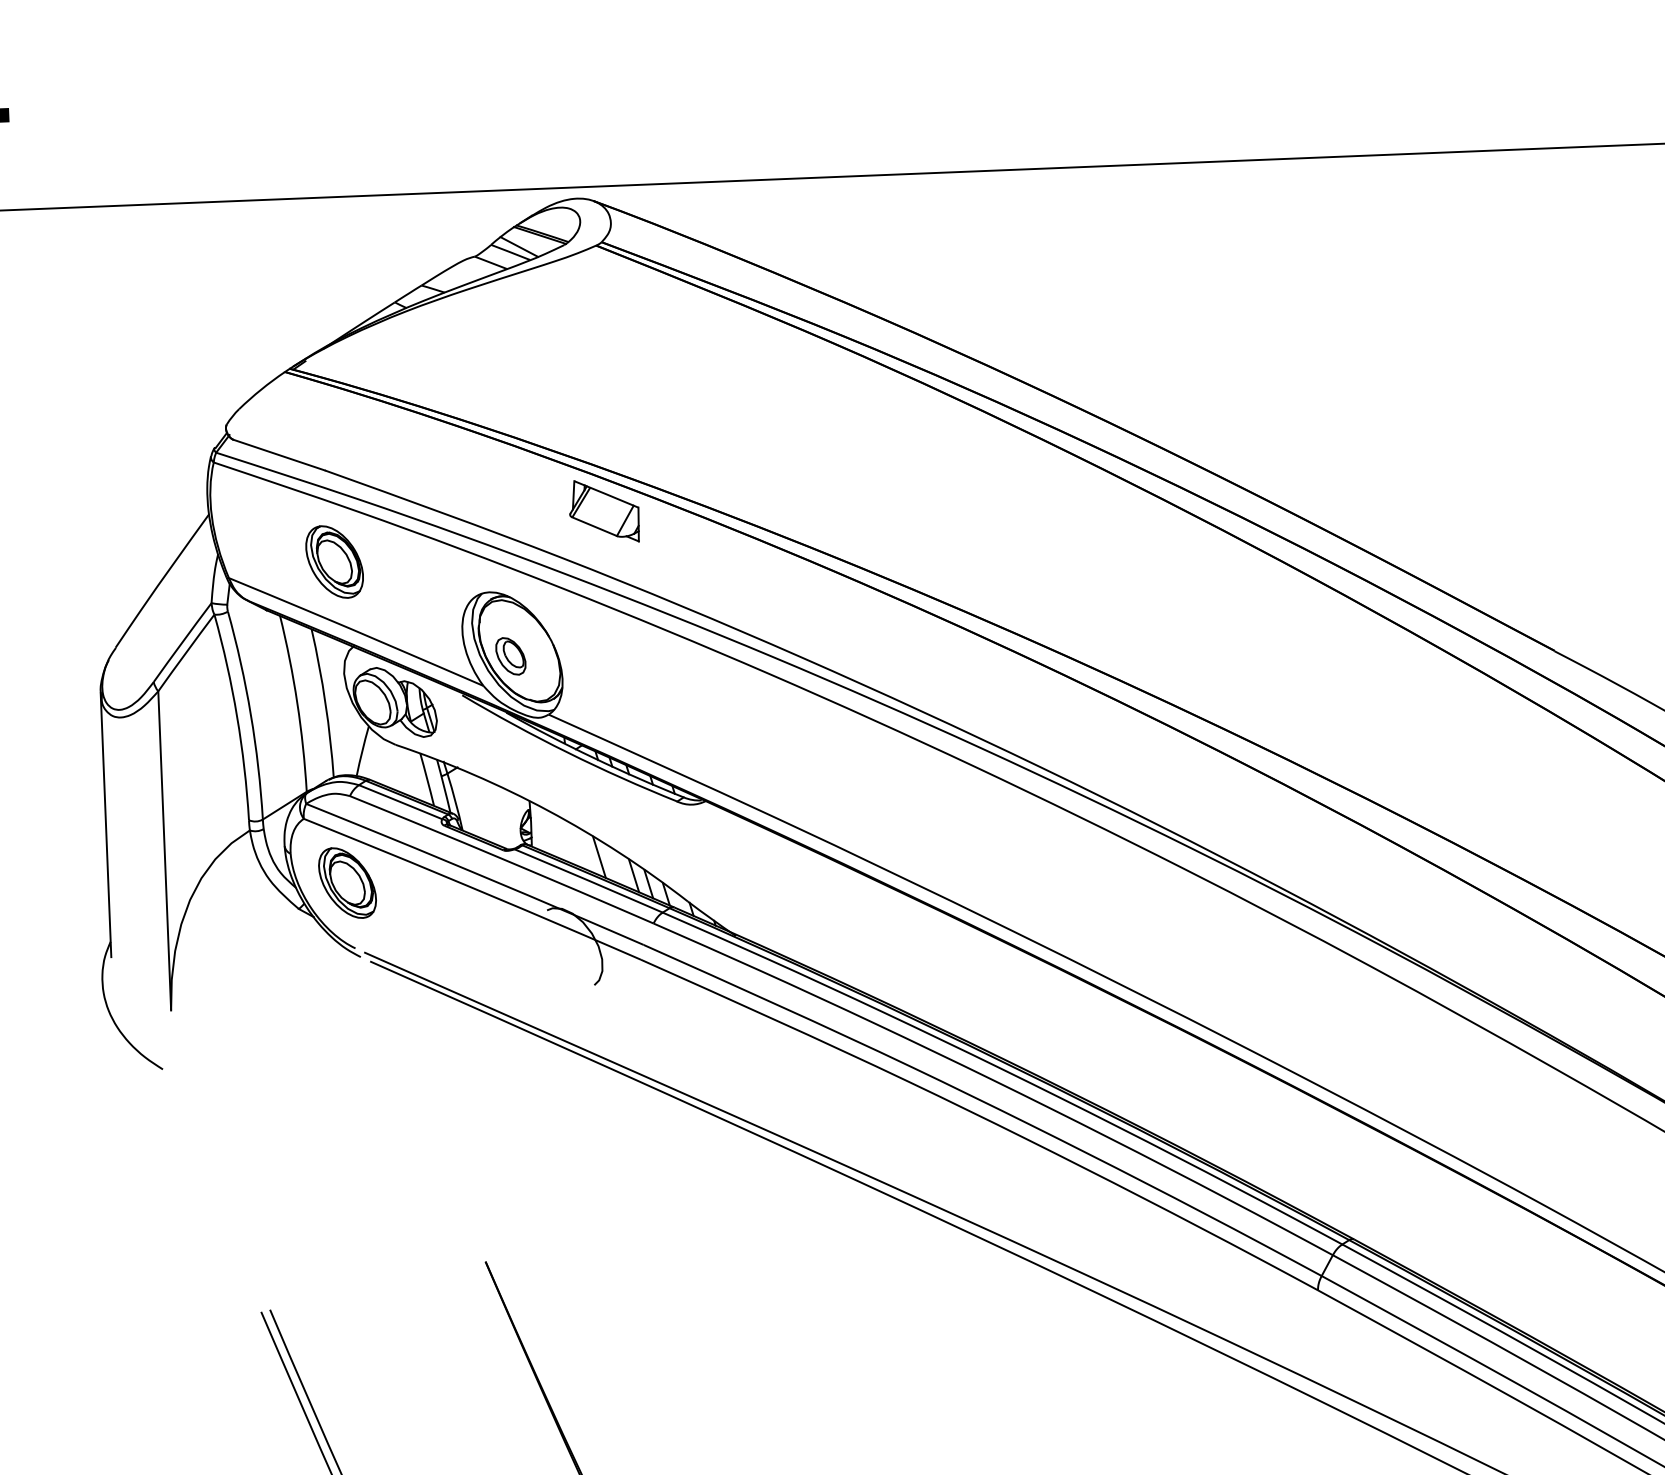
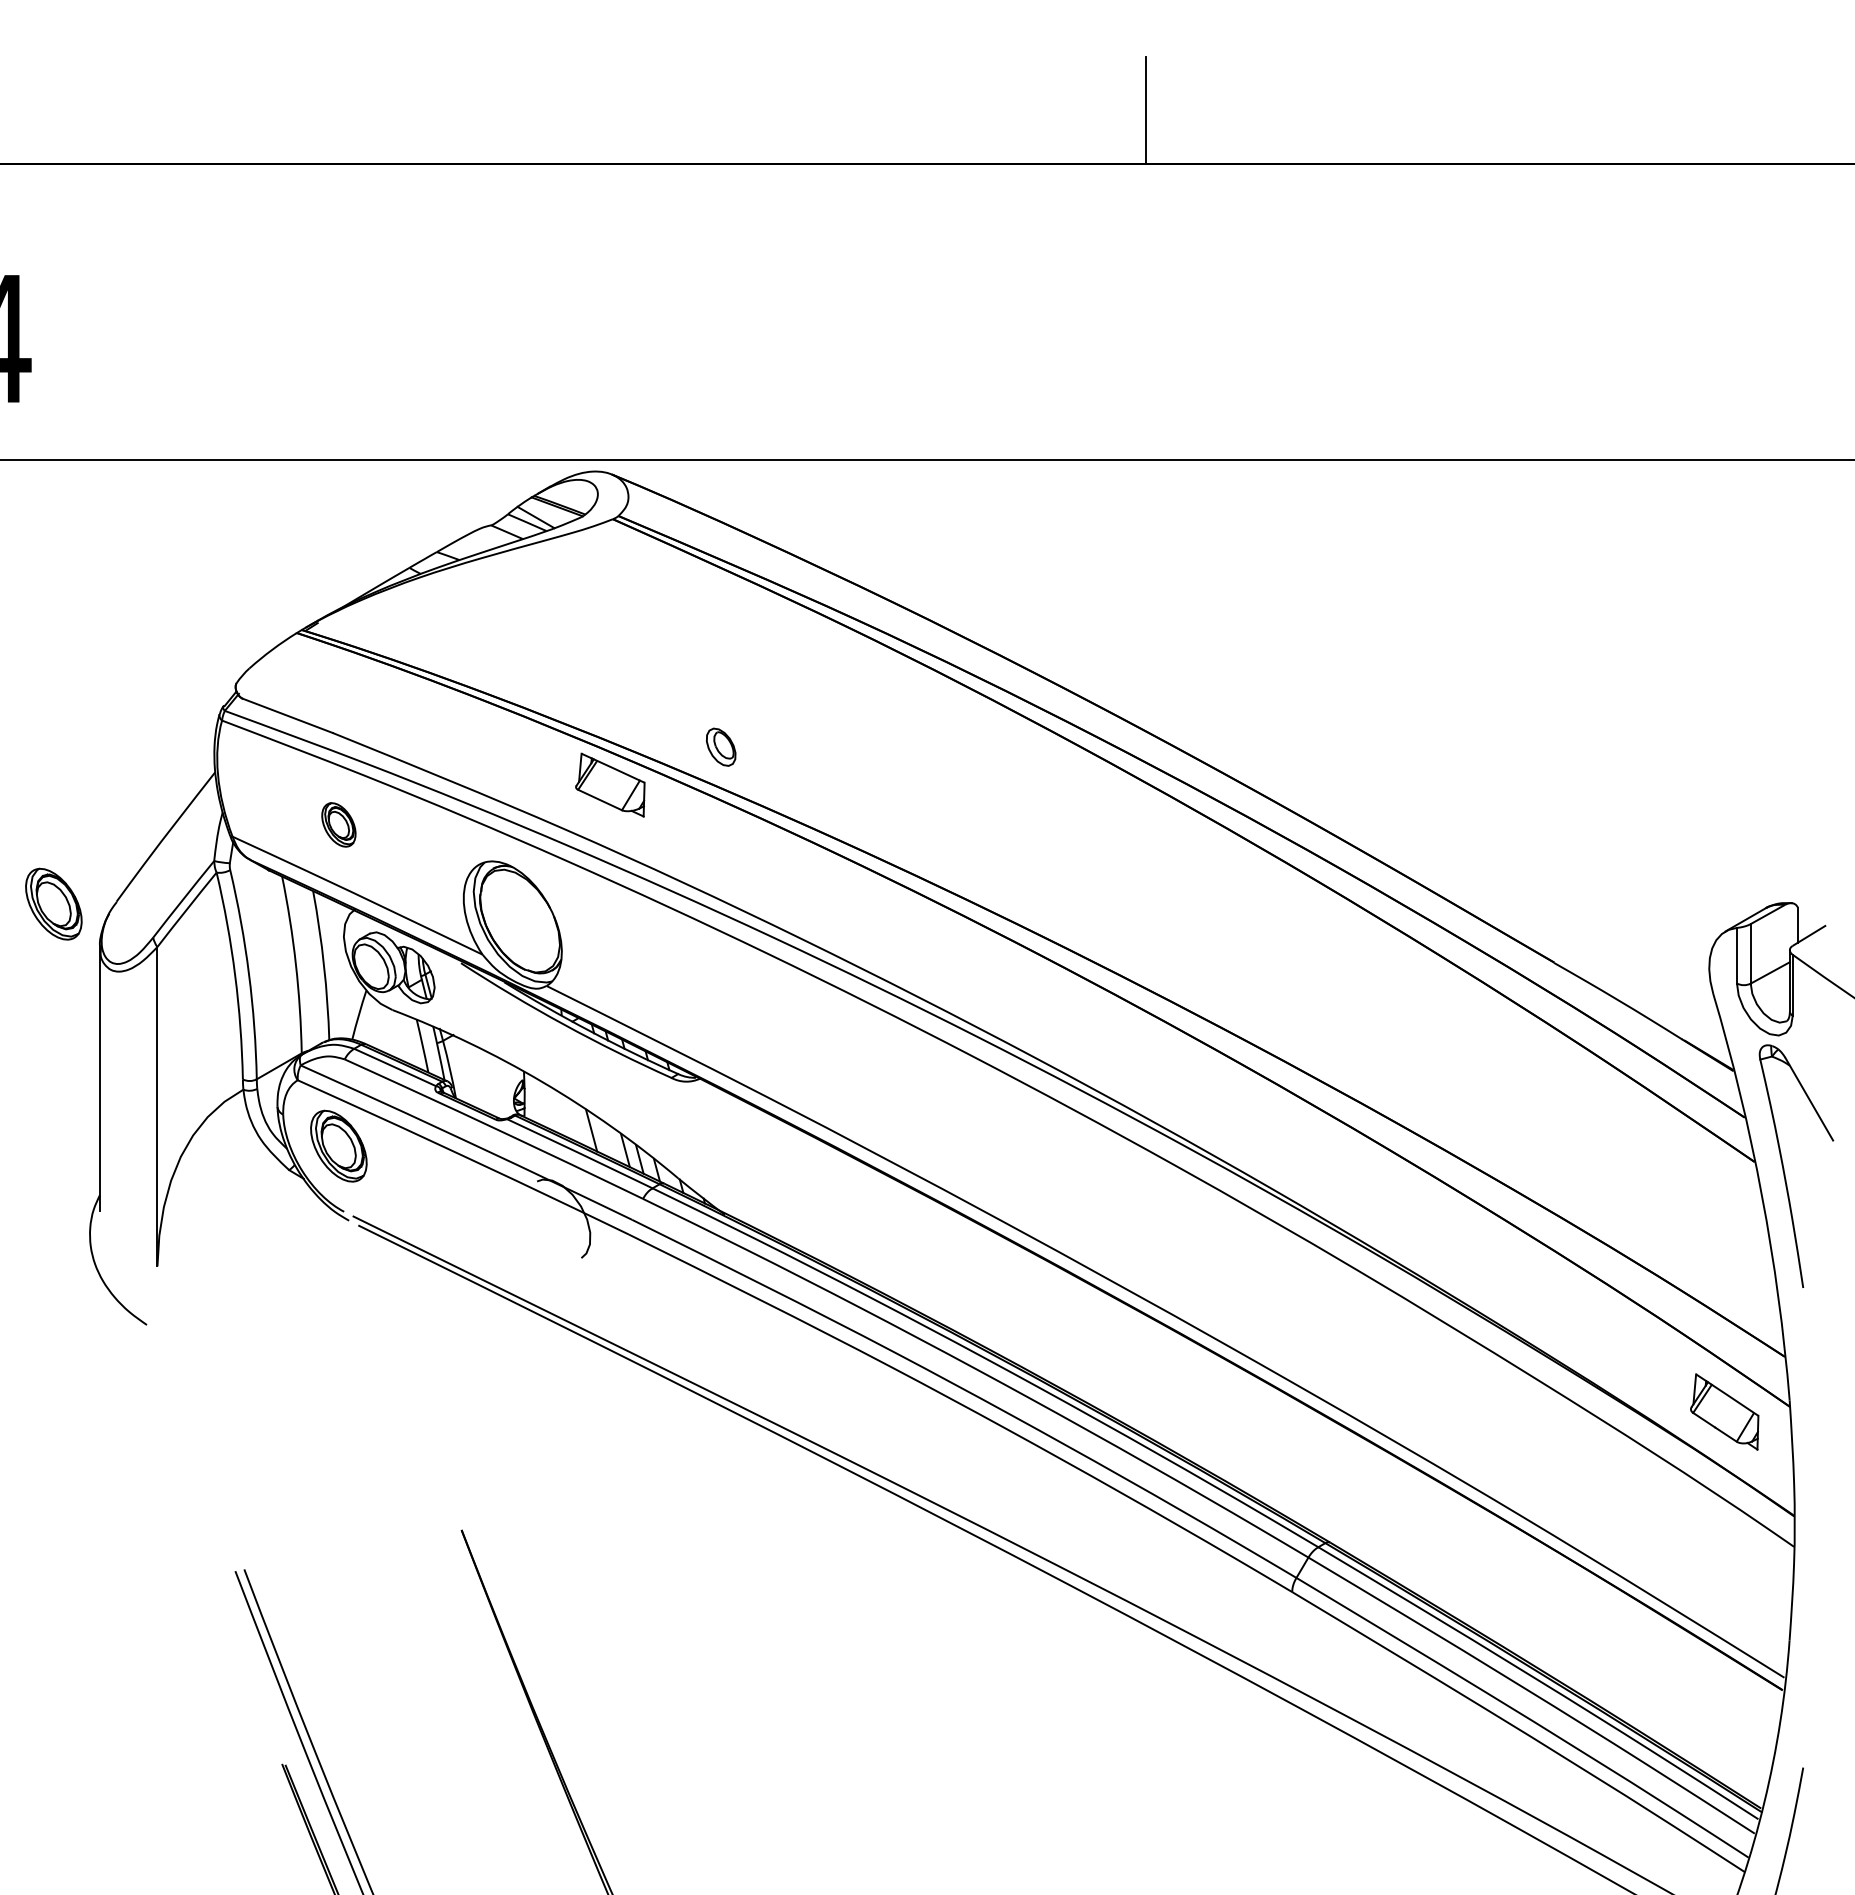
part: (334, 561) -> (338, 824), size x0.6
part: (52, 652) -> (53, 903), added
part: (511, 655) -> (721, 746), moved

